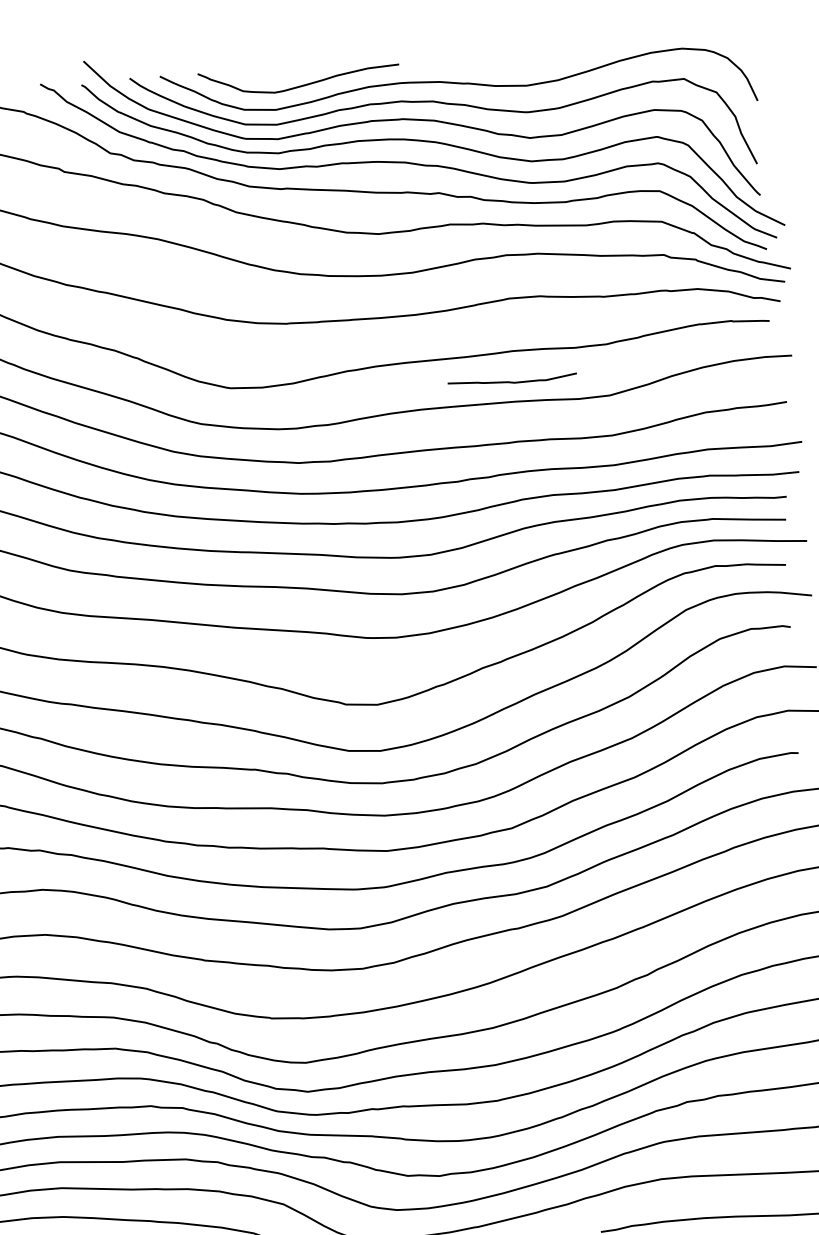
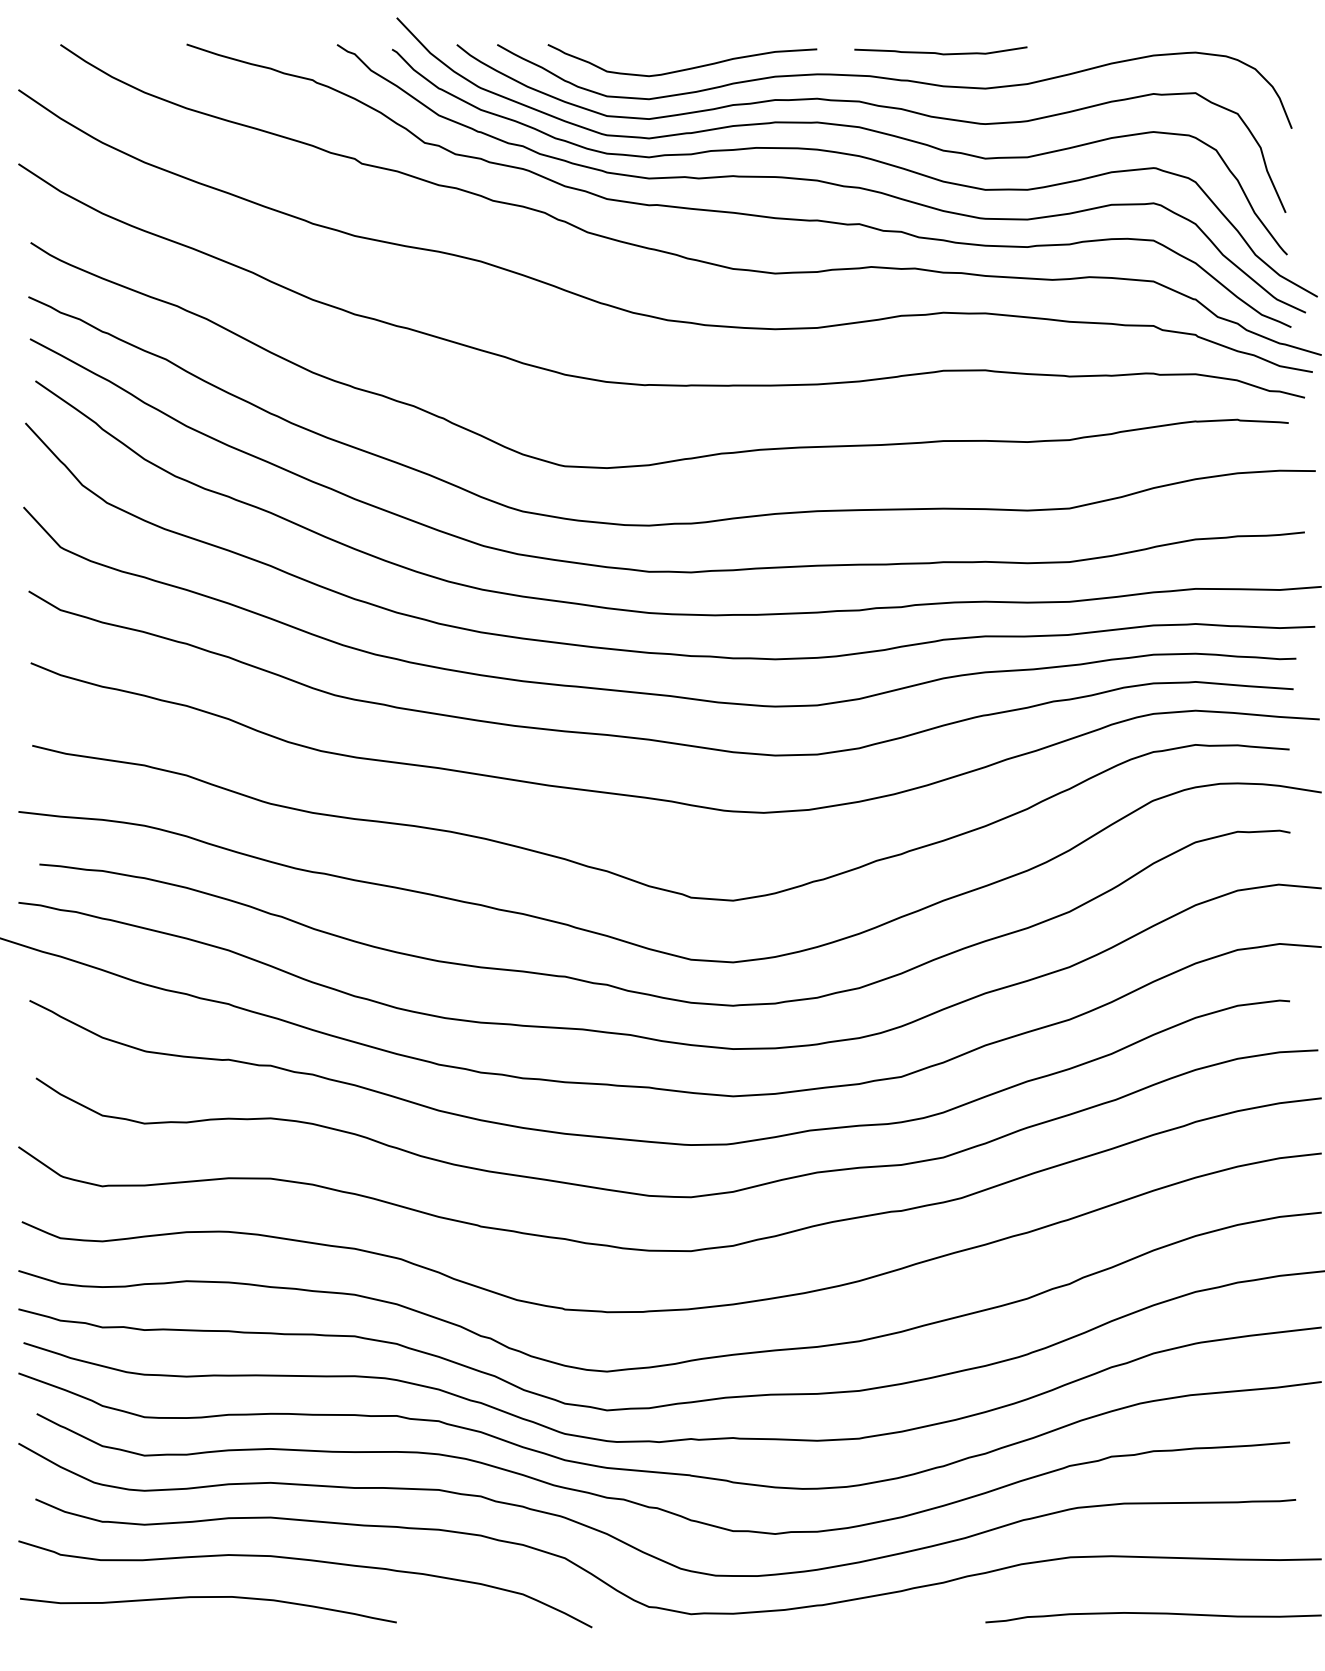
curve: (511, 381) -> (939, 52), moved

